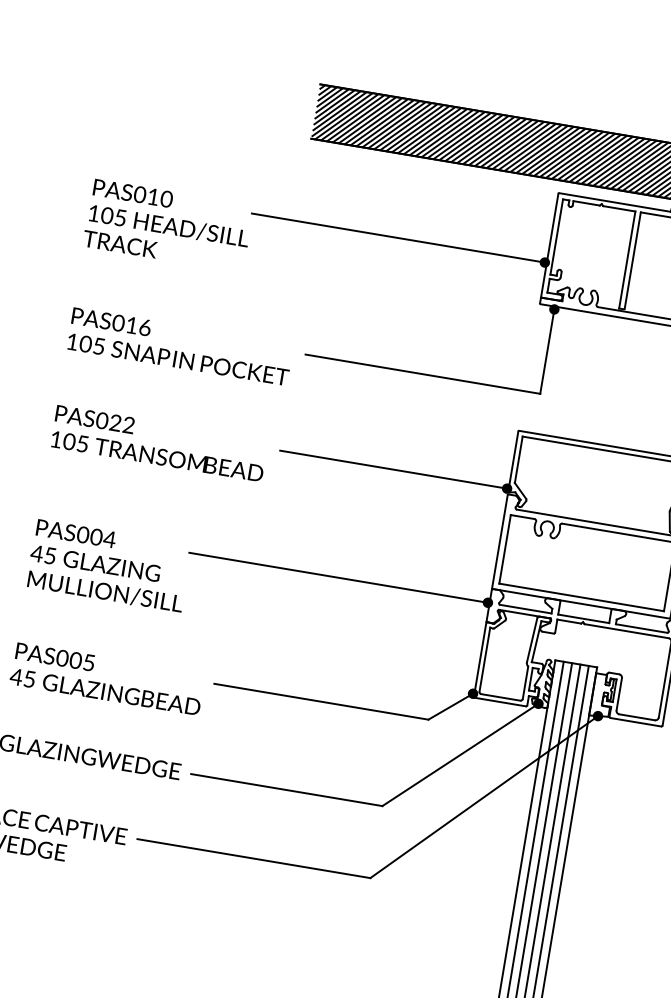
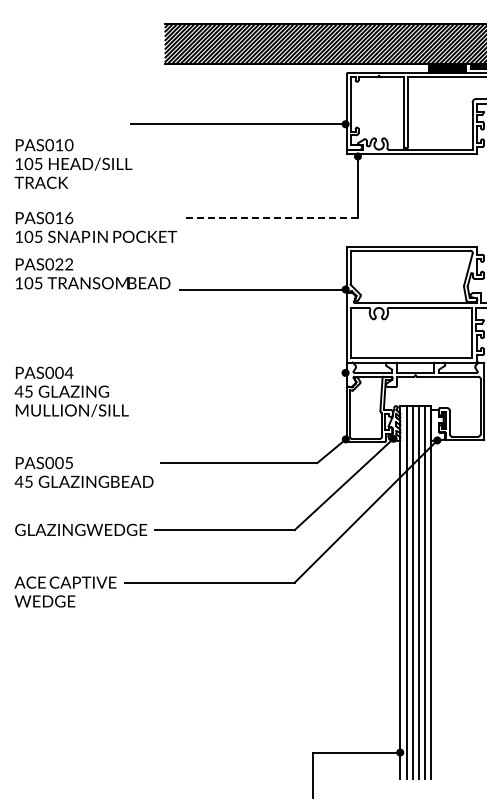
text: (168, 225) -> (73, 163), moved
line: (423, 374) -> (272, 218), solid -> dashed
text: (158, 442) -> (92, 273), moved
line: (338, 577) -> (236, 372), removed

